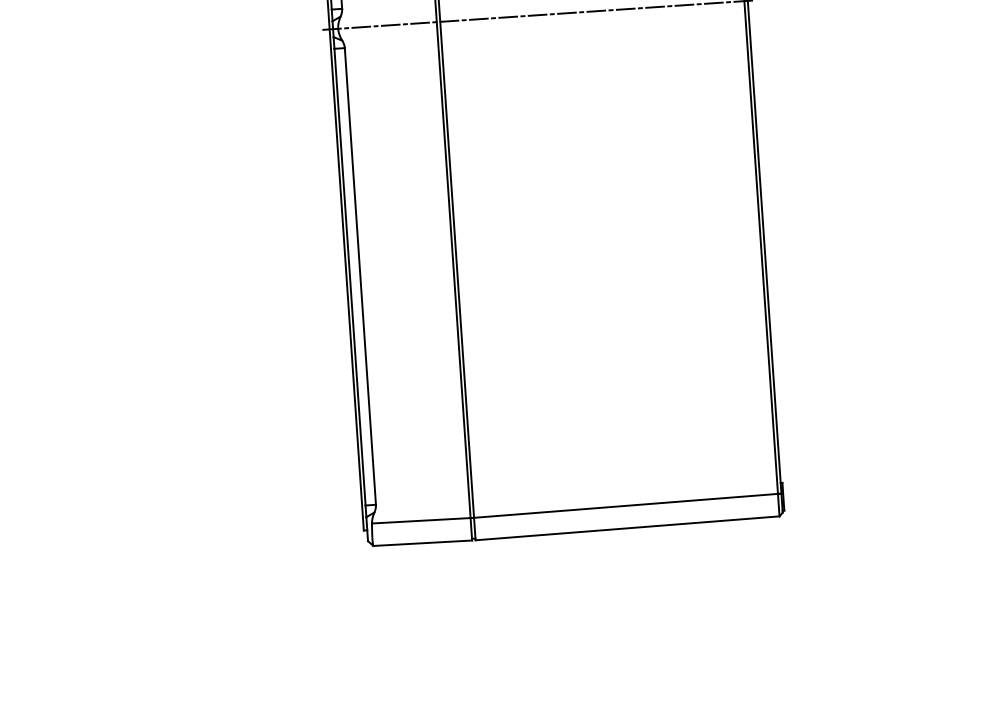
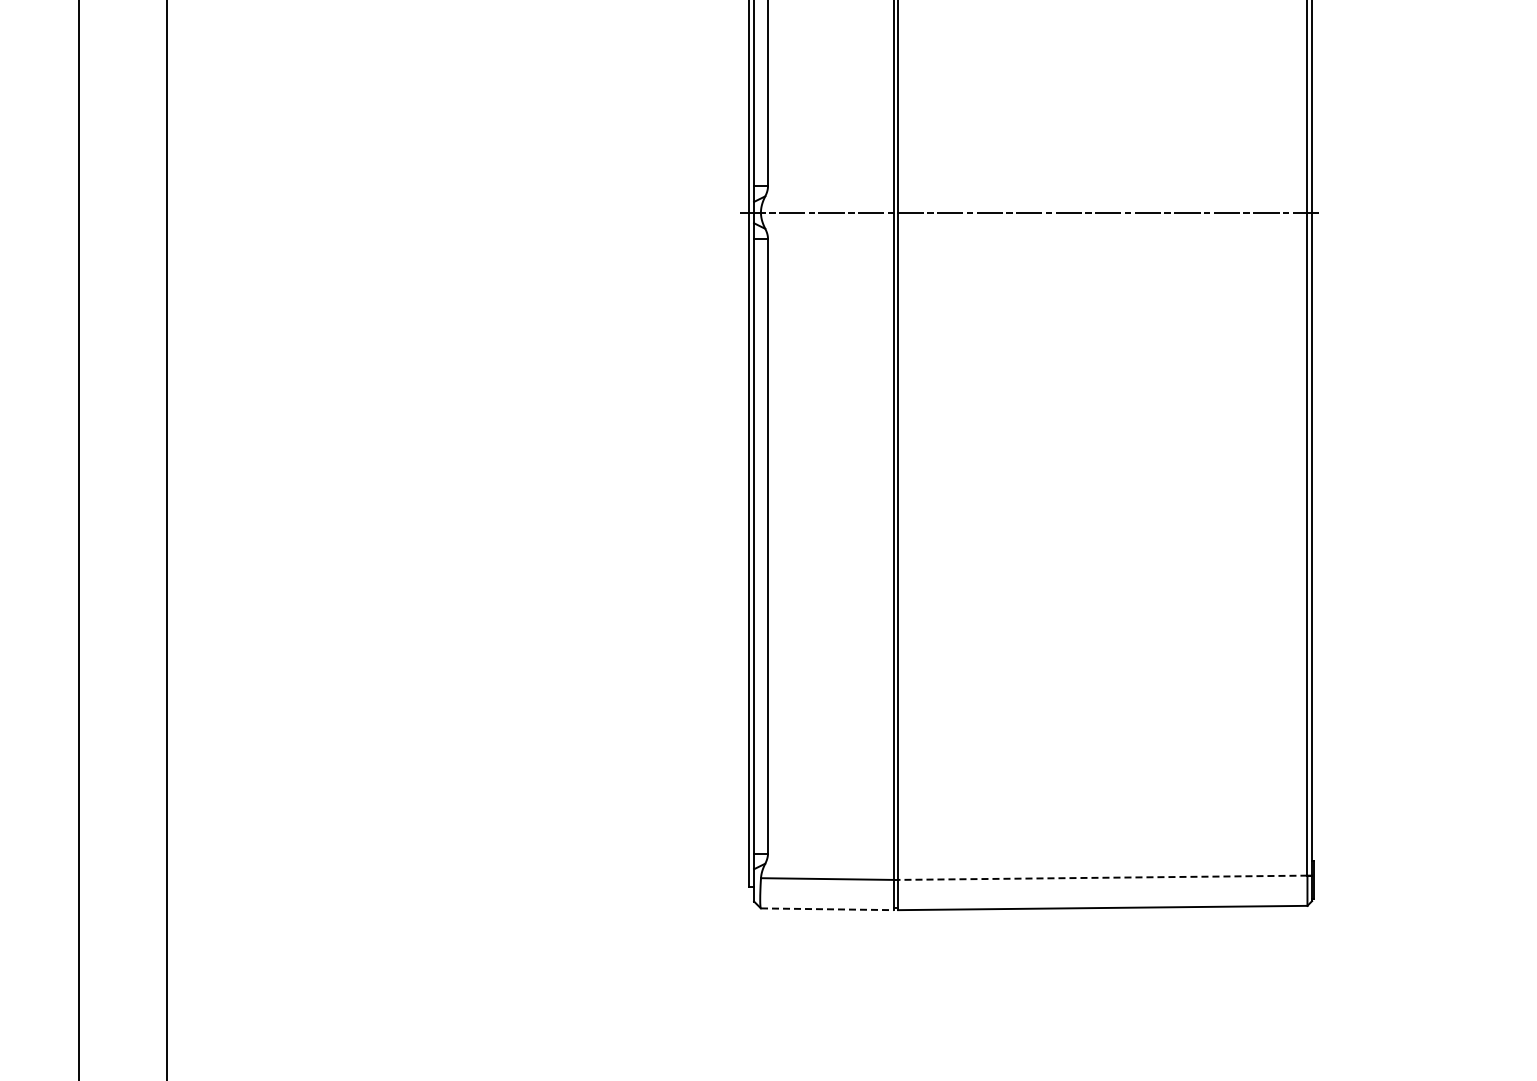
line: (625, 505) -> (1102, 877), solid -> dashed
line: (422, 543) -> (827, 909), solid -> dashed

